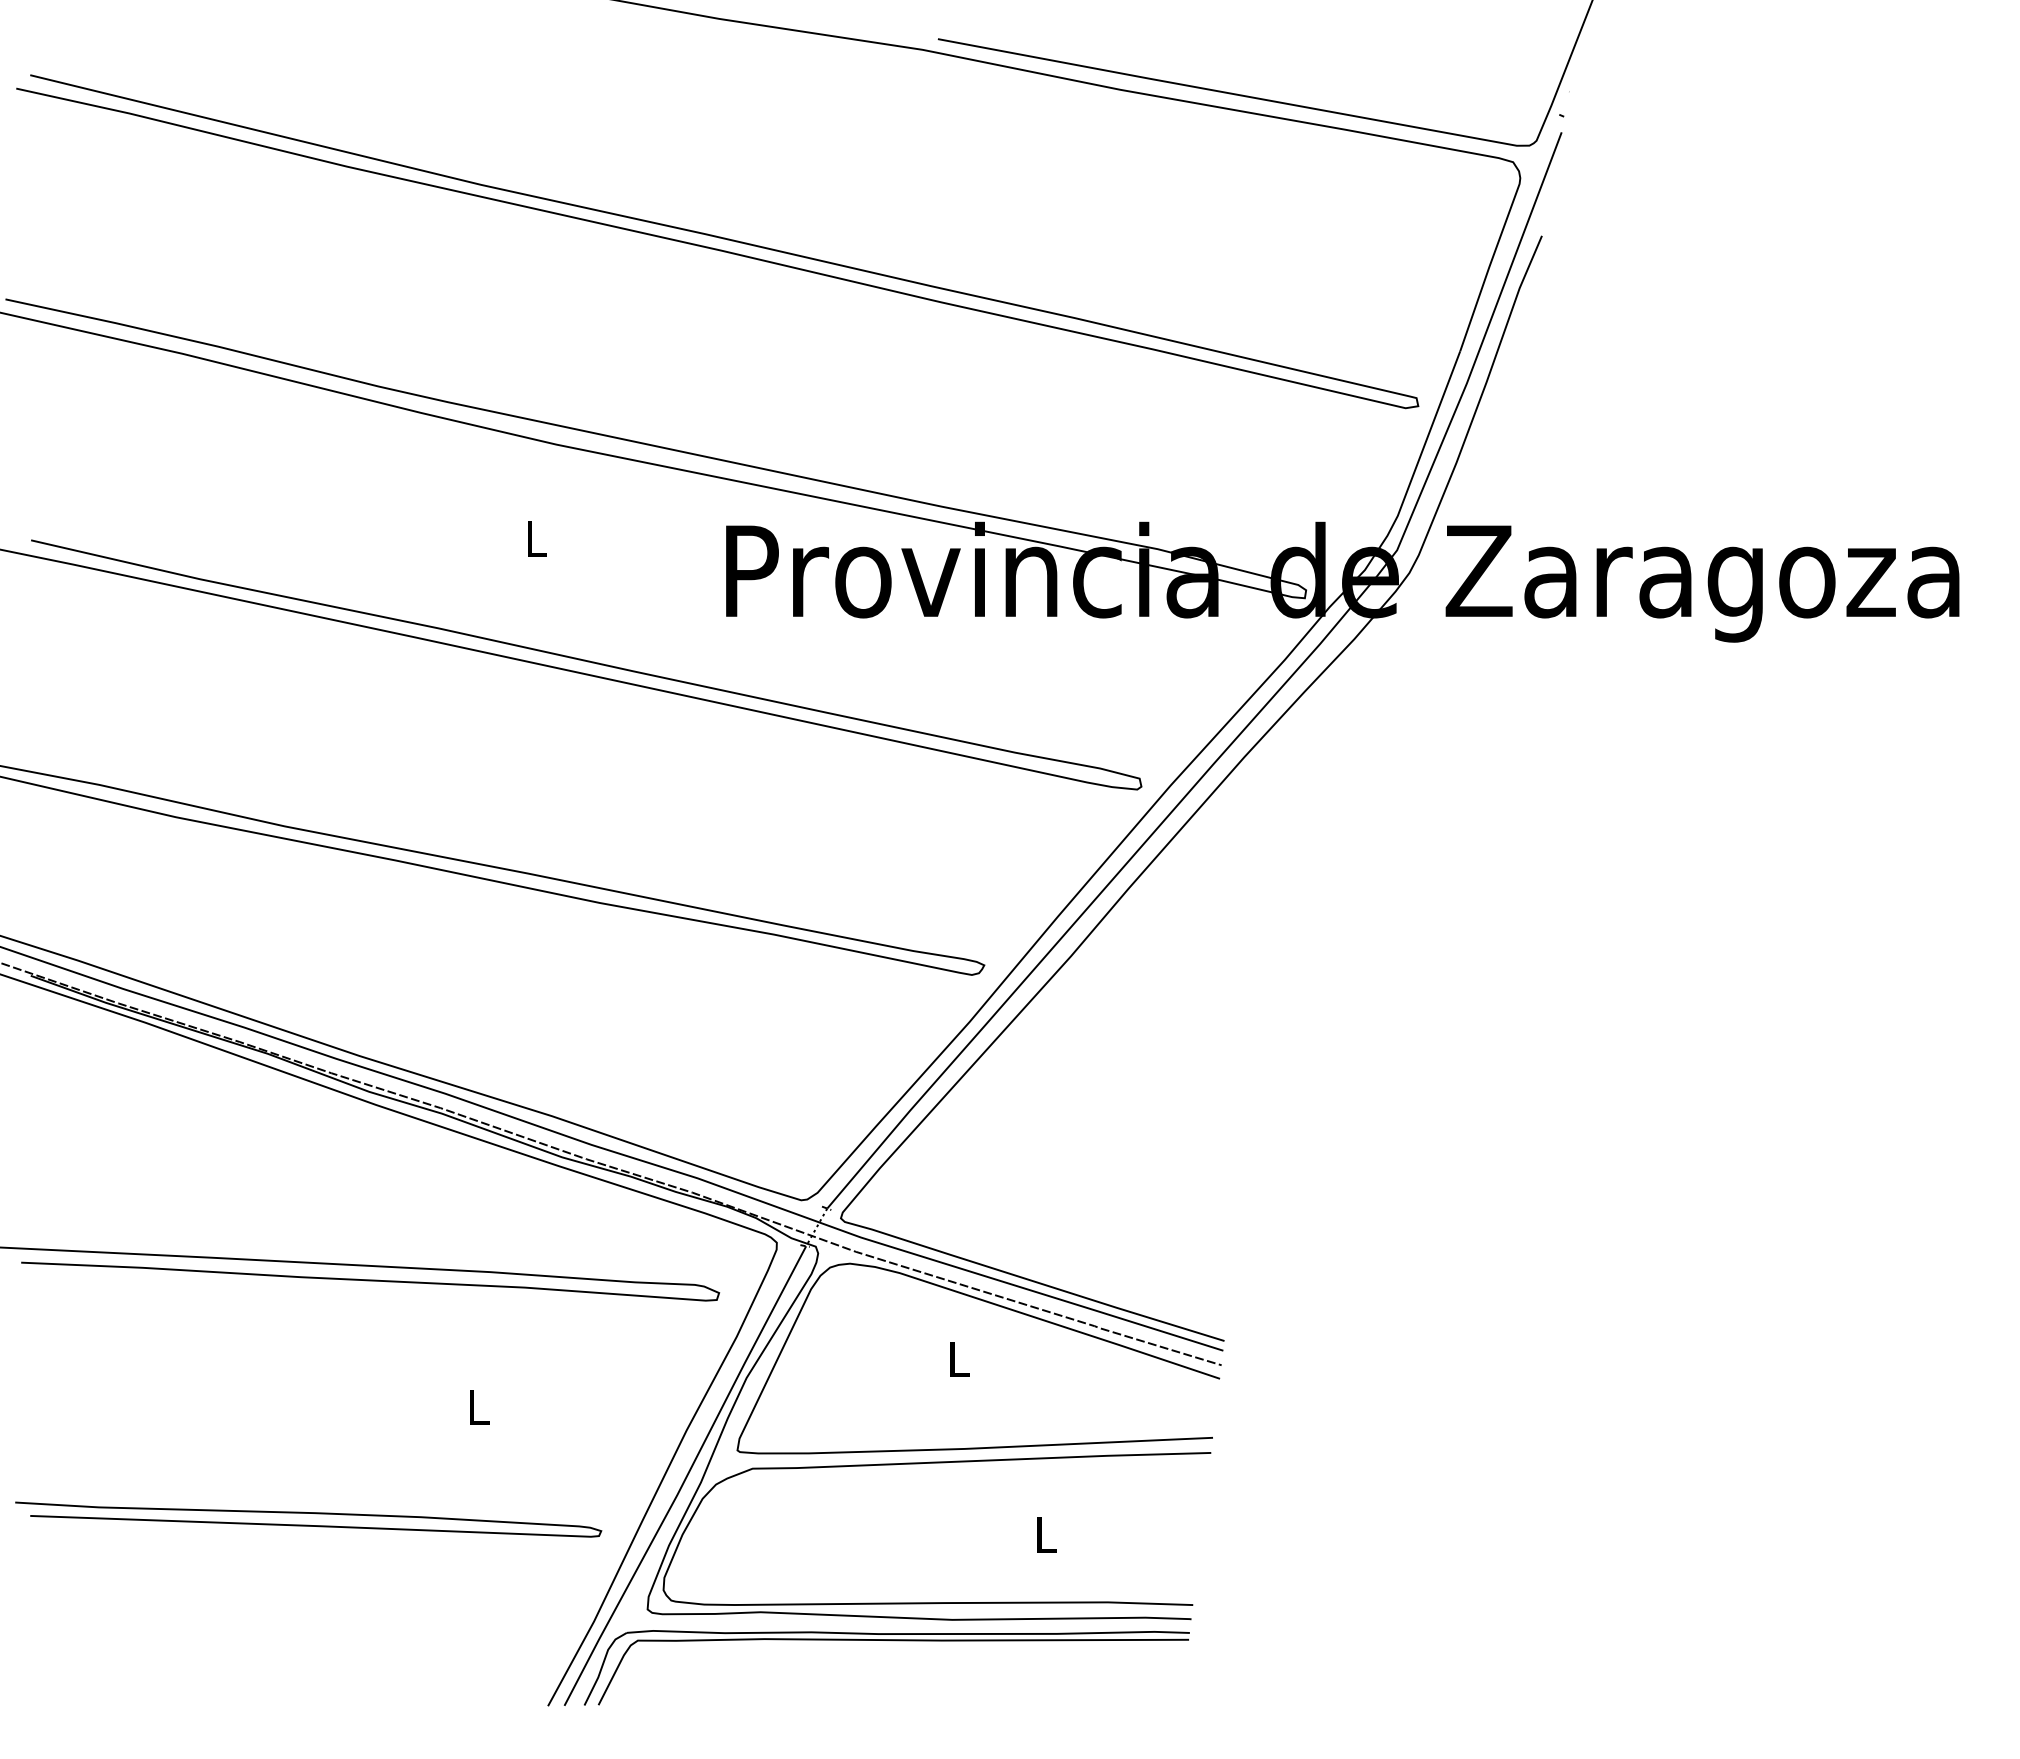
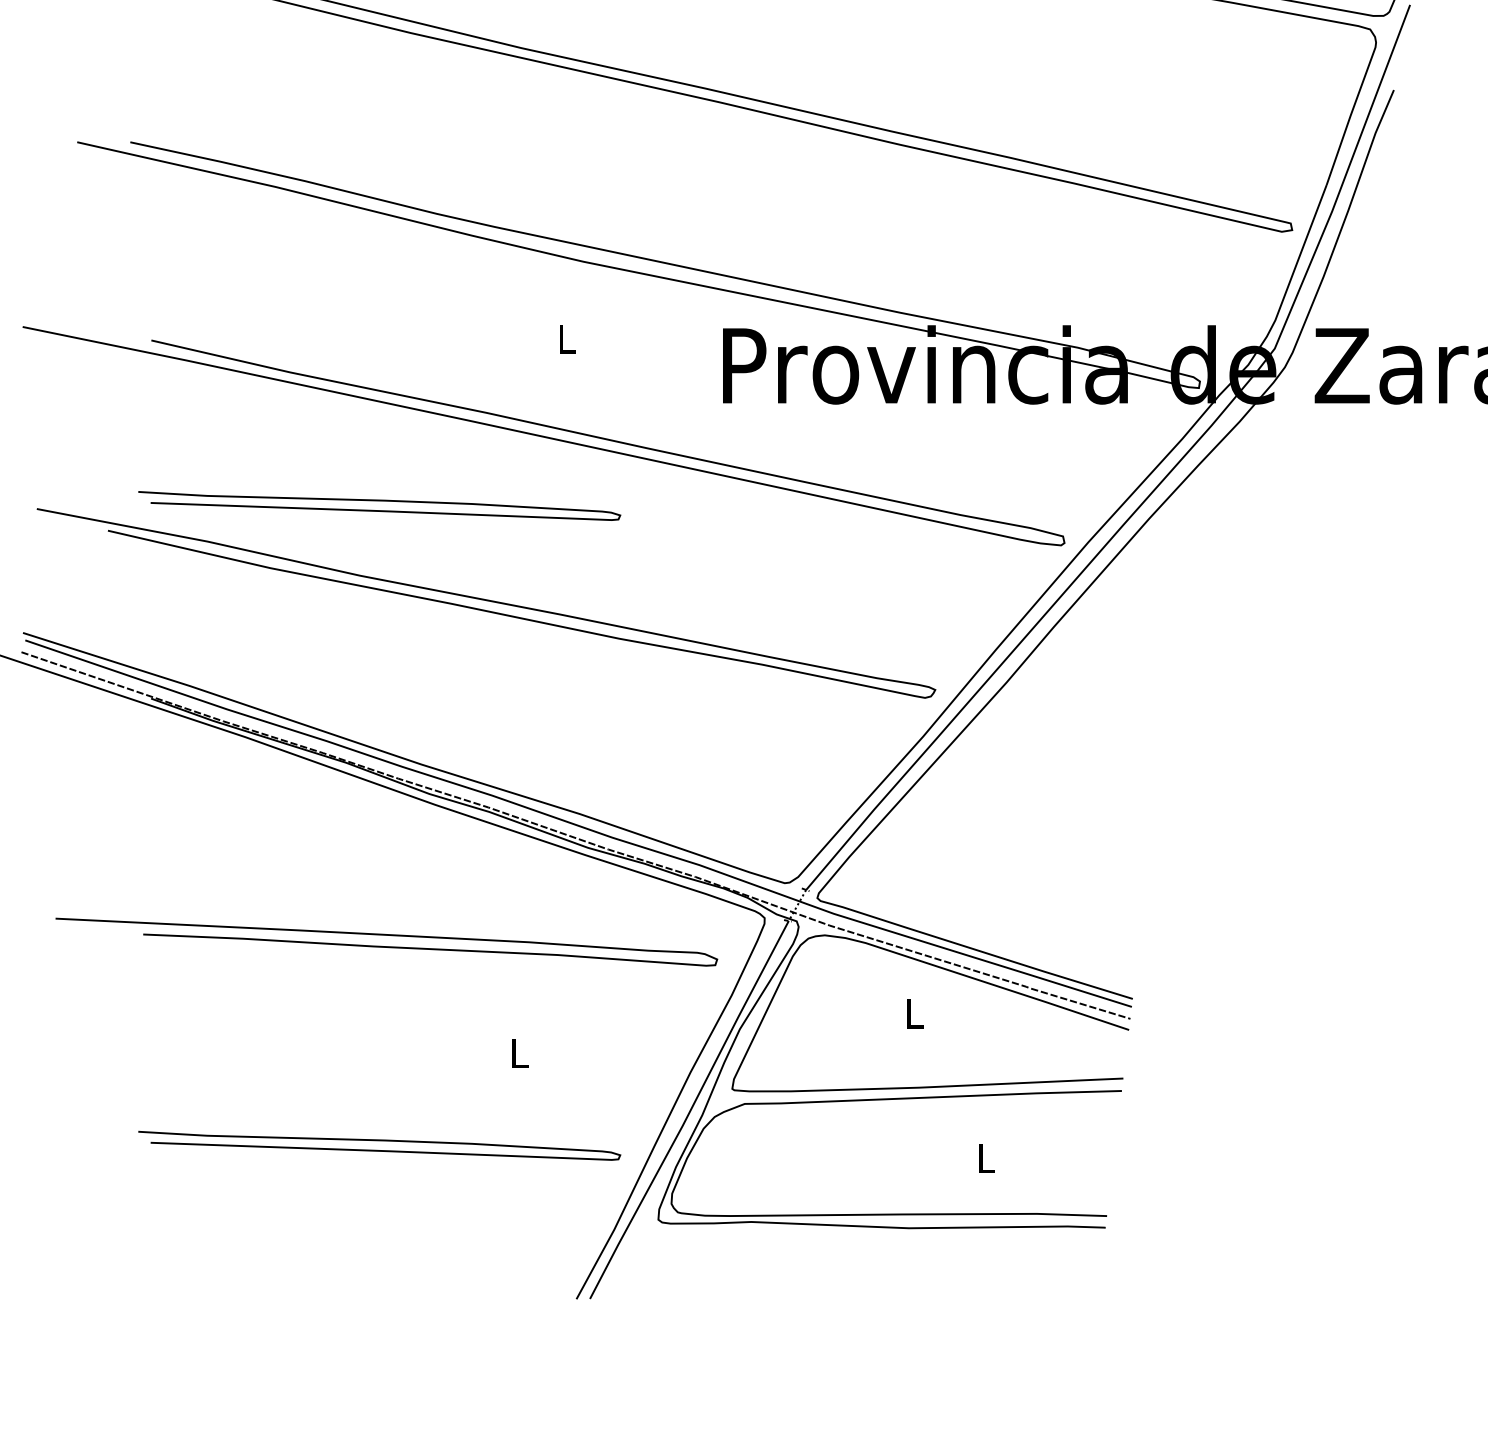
curve: (308, 746) -> (379, 510), added
part: (892, 1641) -> (859, 1246), removed

